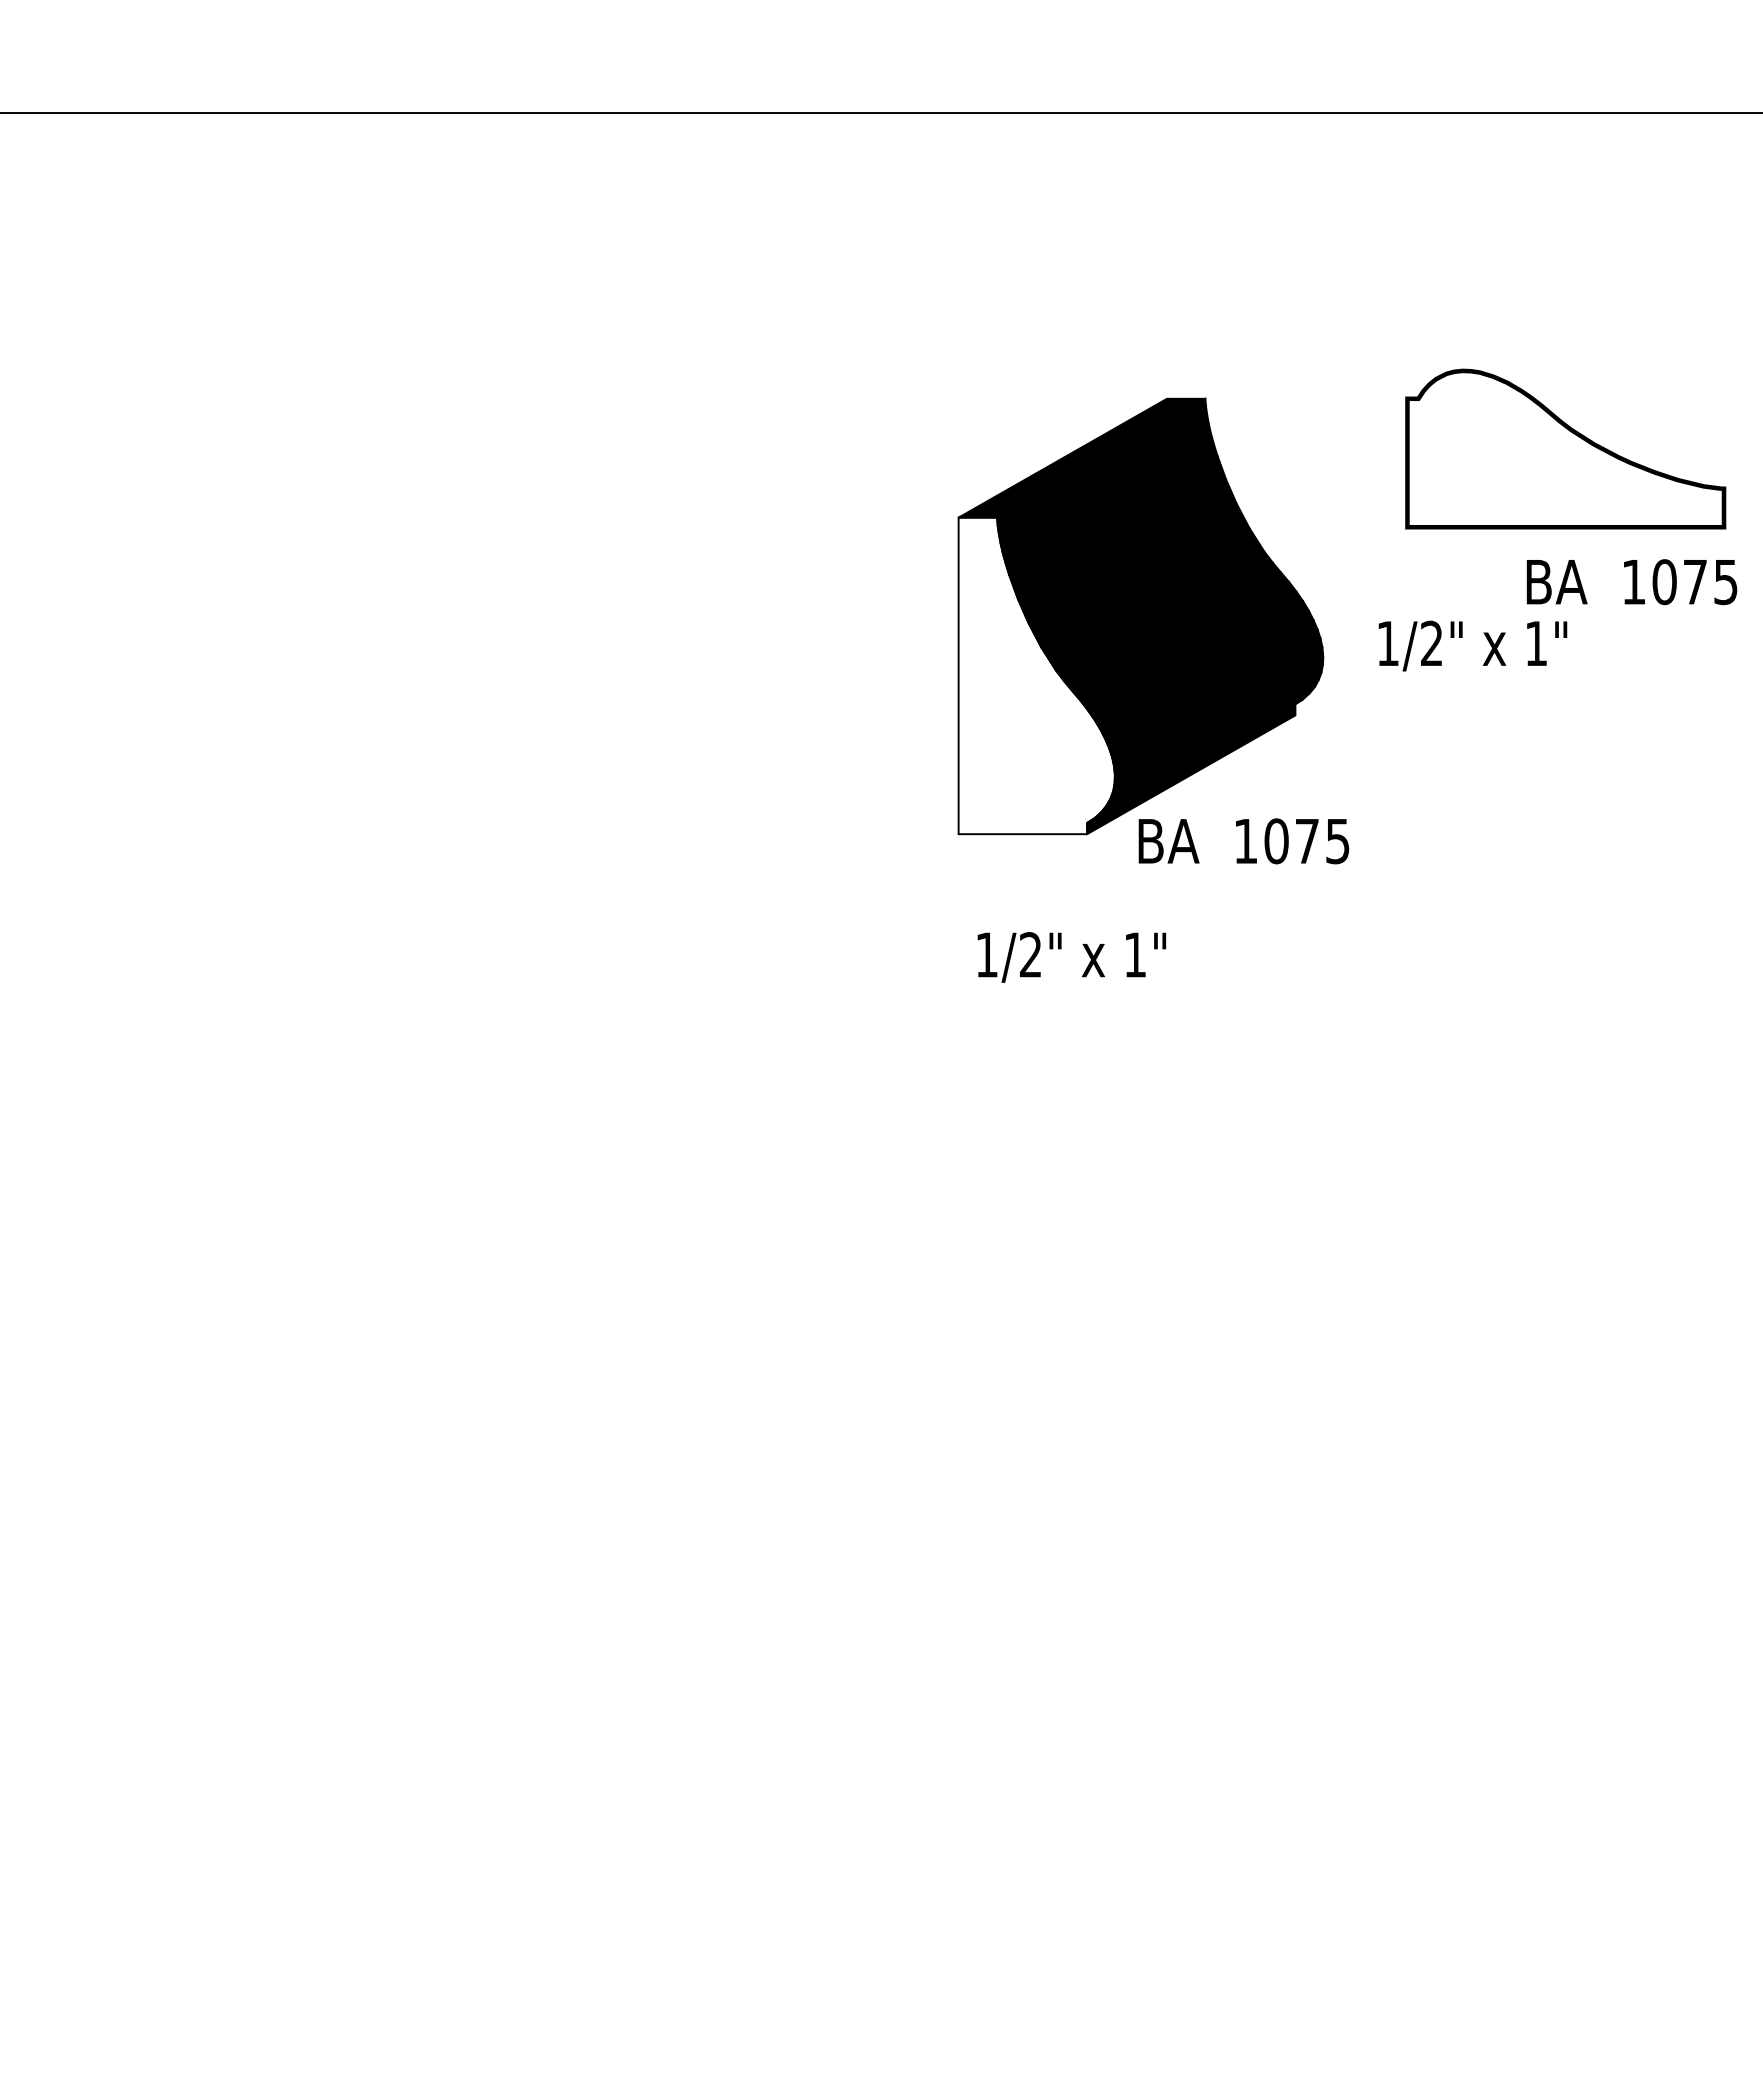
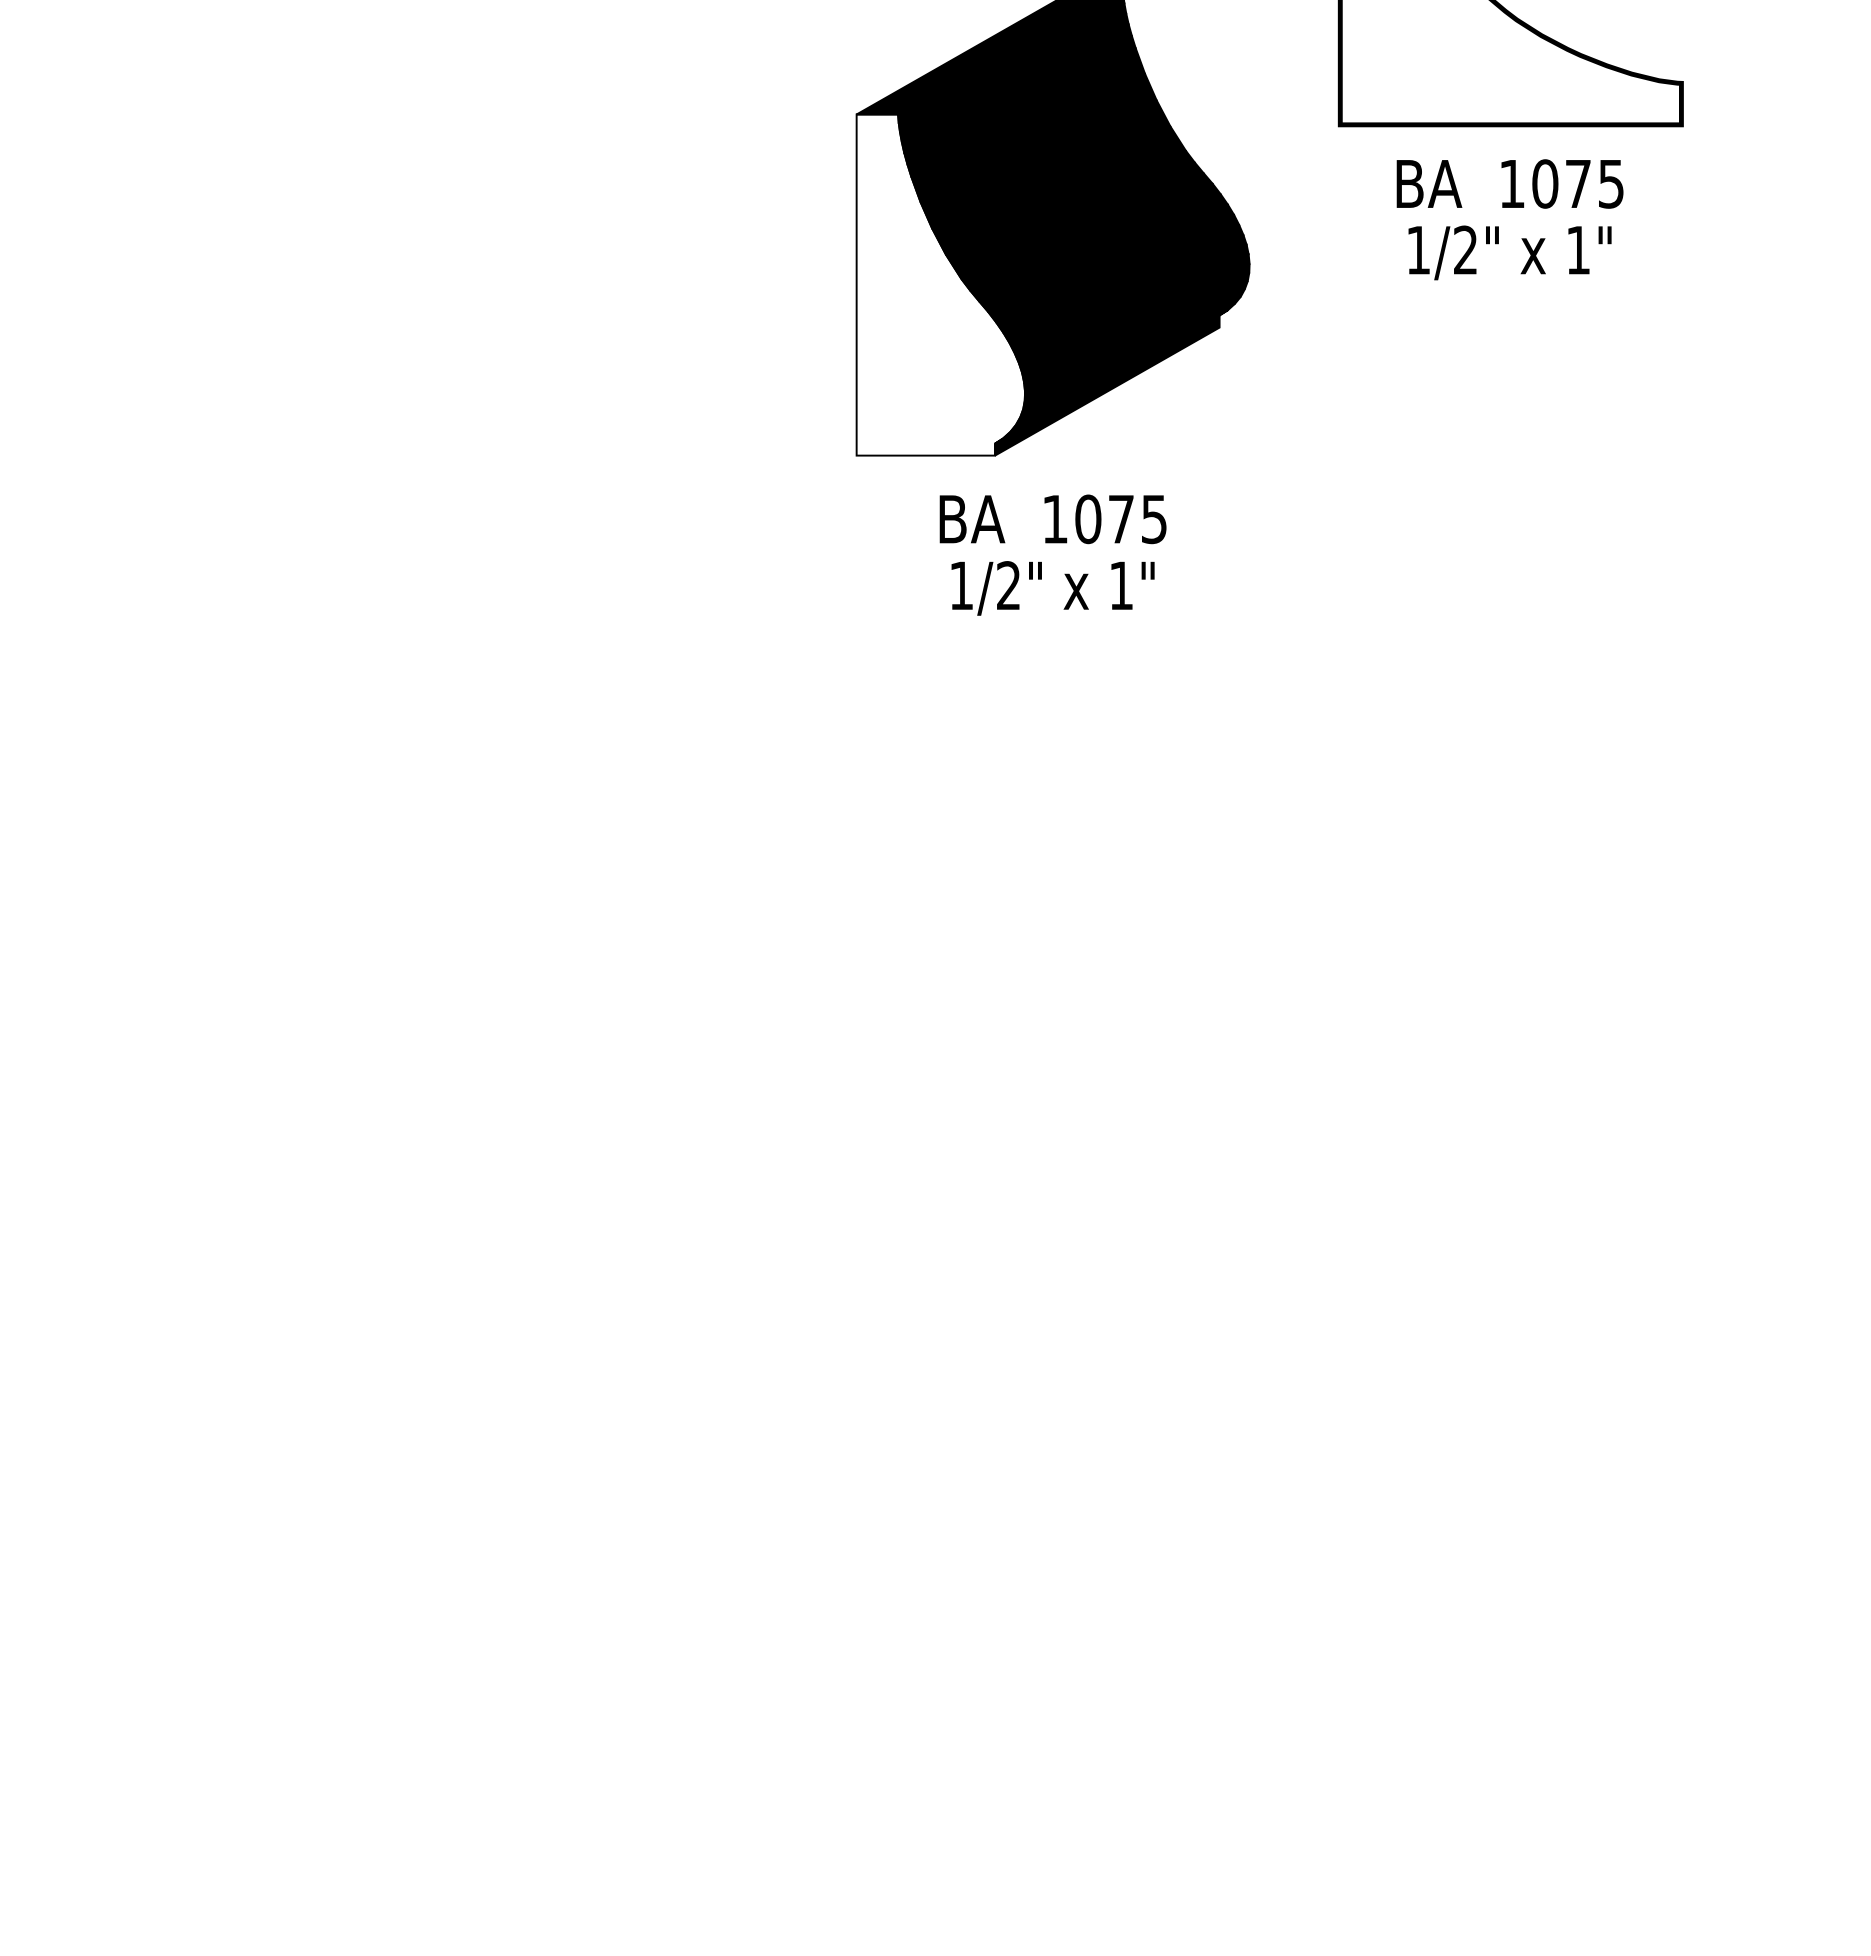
text: (1631, 582) -> (1509, 184), moved
text: (1472, 645) -> (1509, 252), moved
text: (1243, 841) -> (1052, 519), moved
text: (1071, 957) -> (1052, 588), moved

